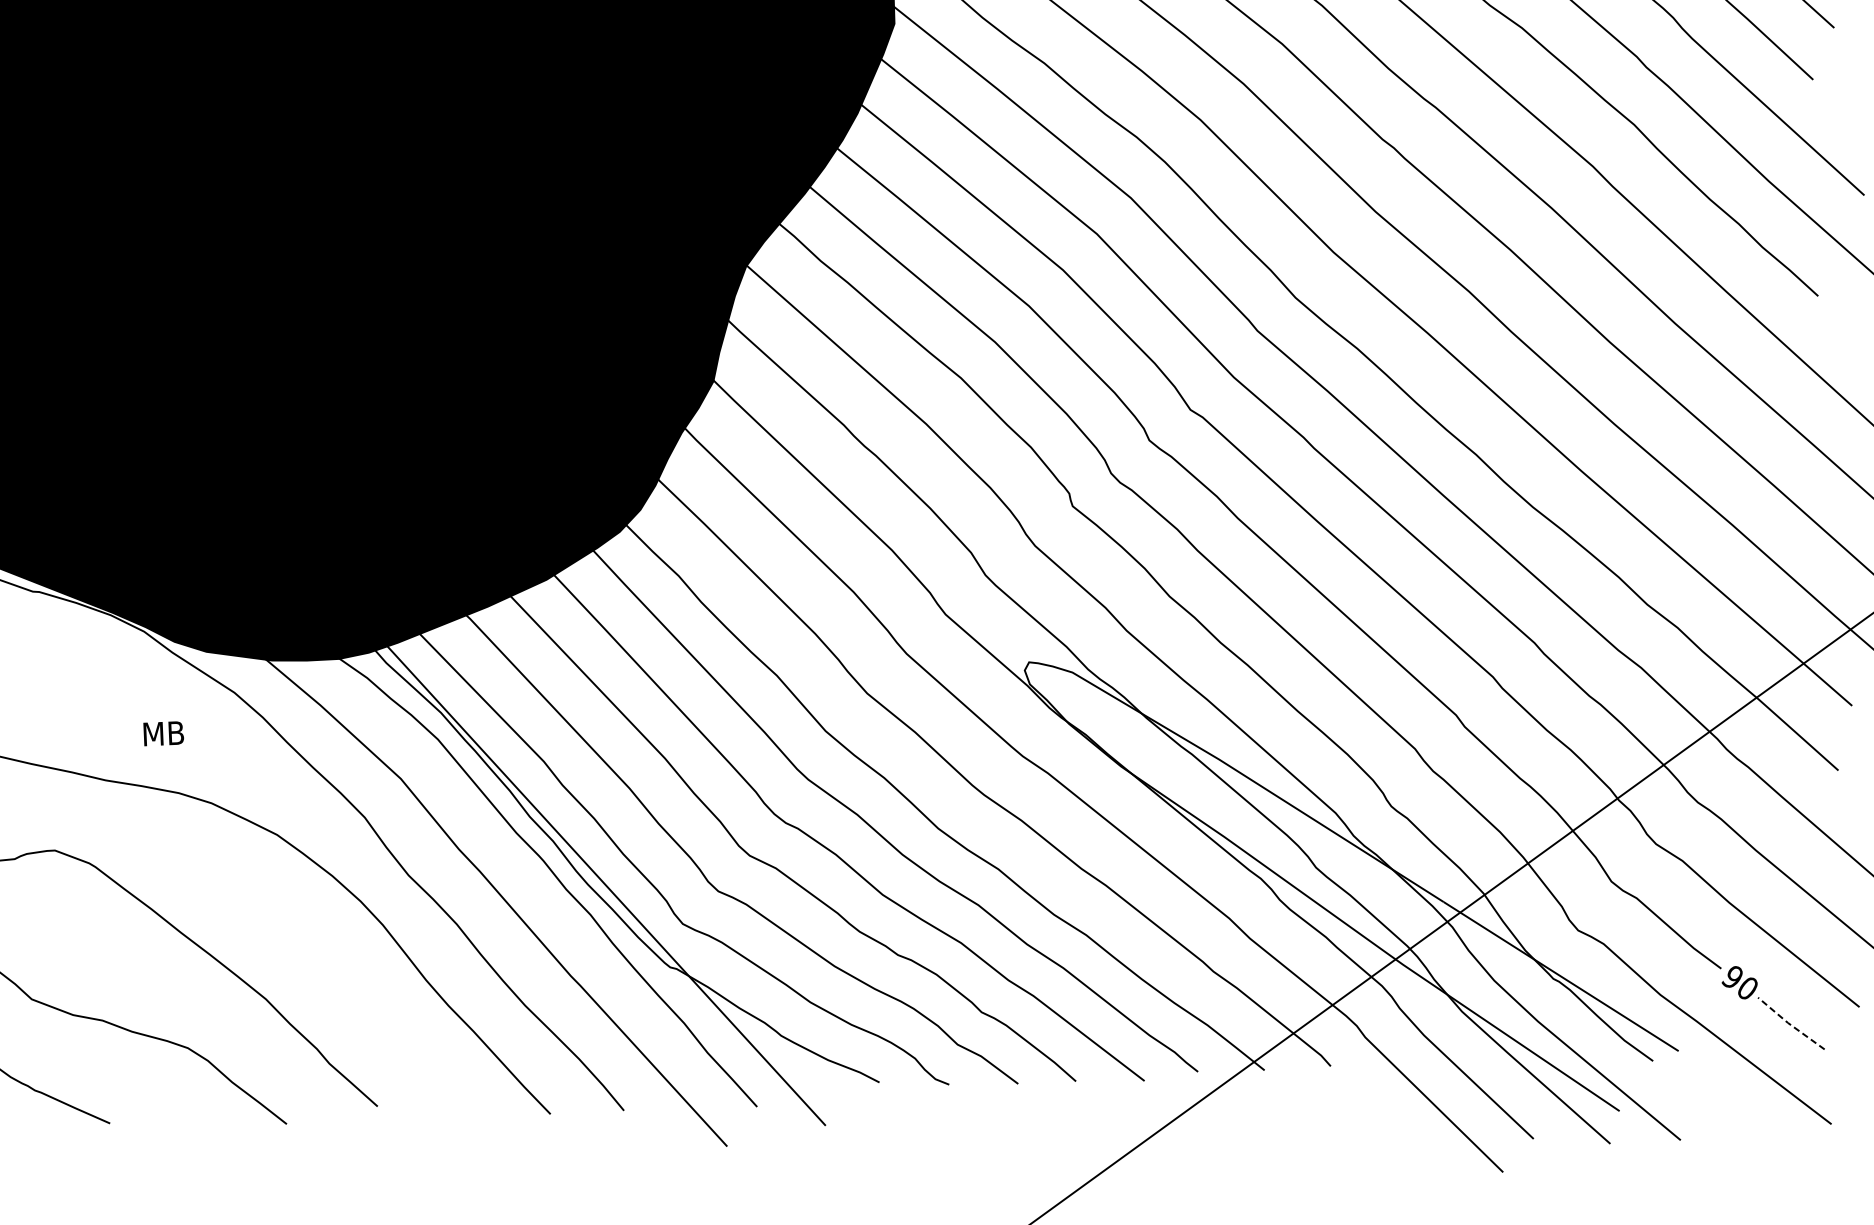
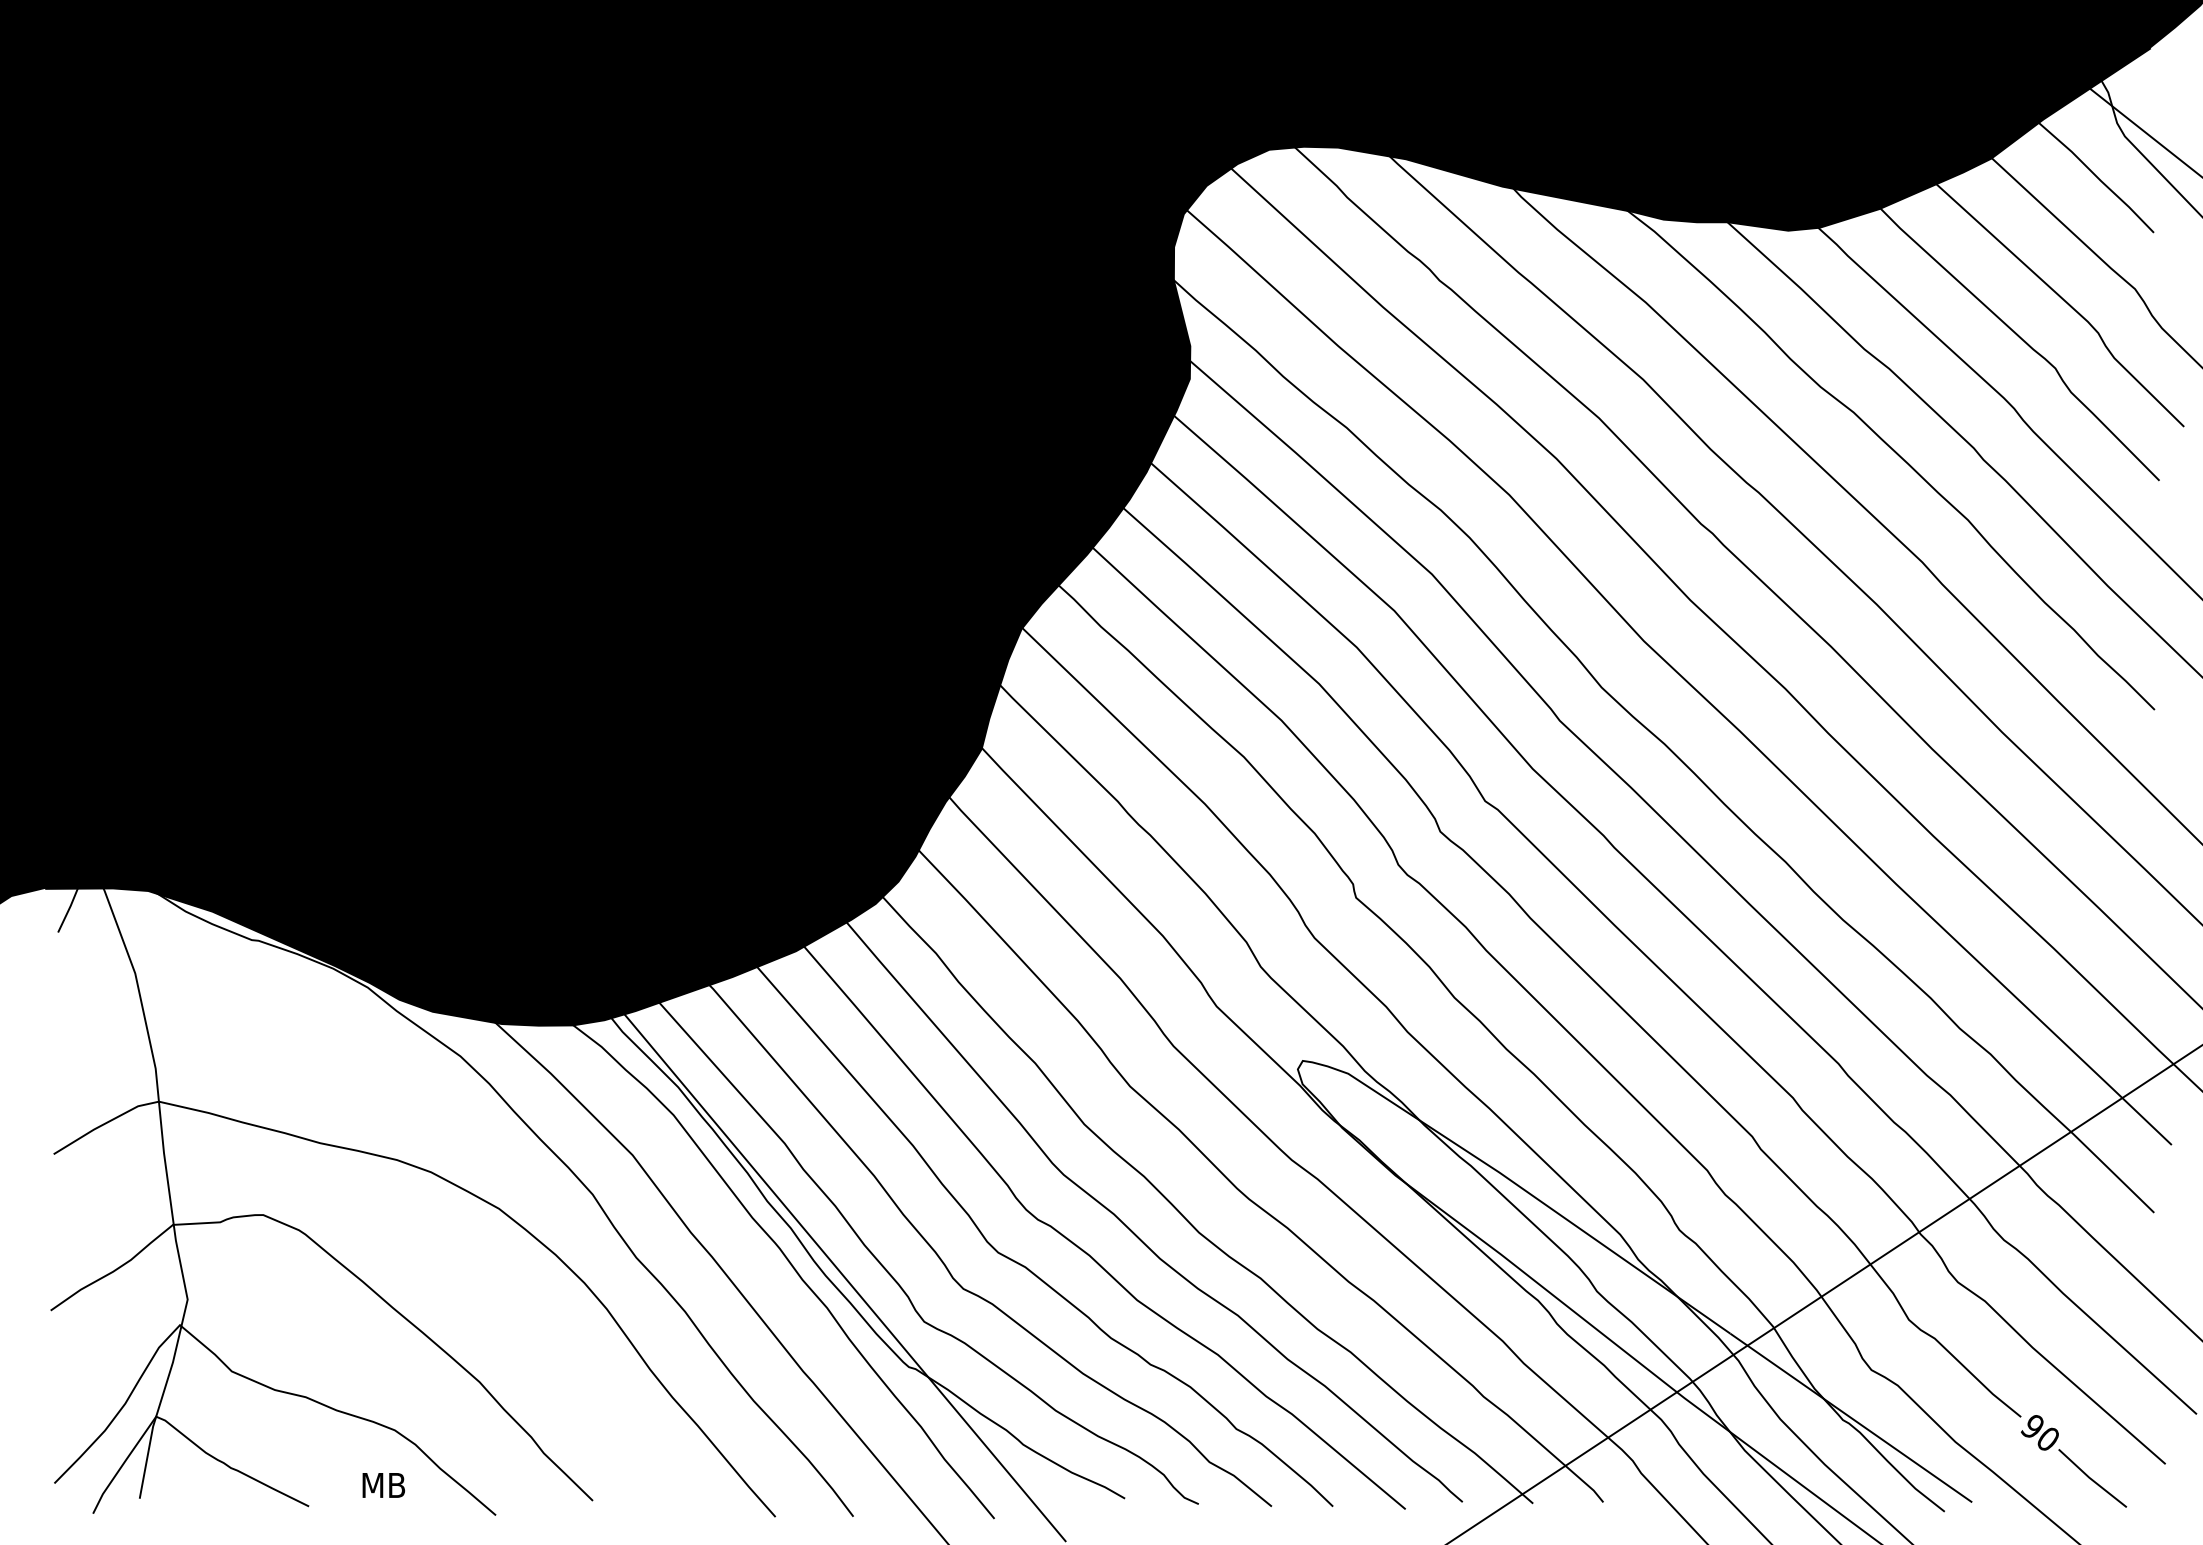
text: (163, 733) -> (383, 1485), moved
line: (1789, 1023) -> (2090, 1478), dashed -> solid

